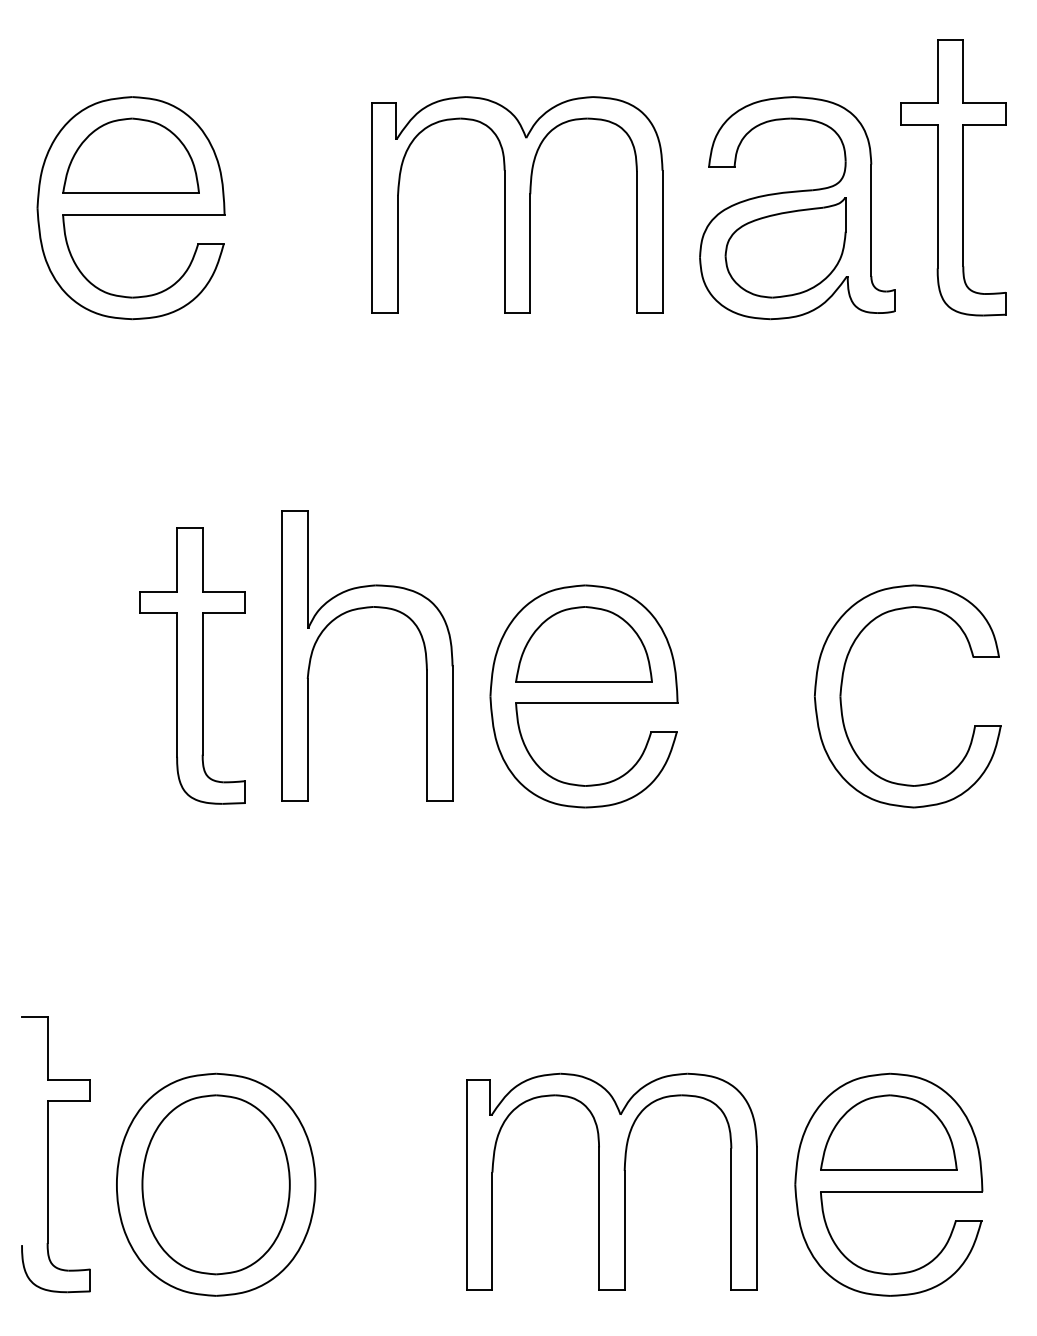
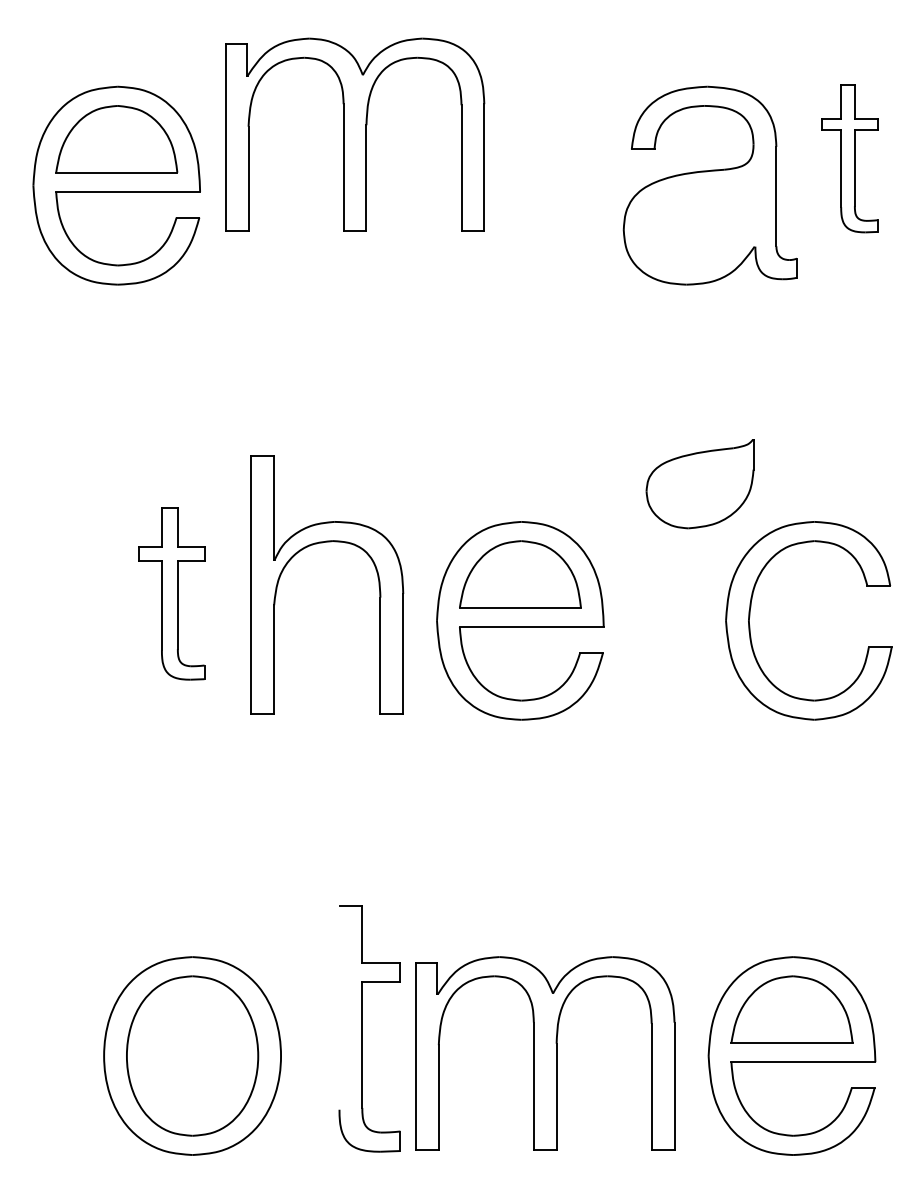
part: (953, 177) -> (849, 158), size x0.6
part: (517, 204) -> (355, 134), moved
part: (785, 247) -> (699, 483), moved
part: (192, 665) -> (171, 593), size x0.7
part: (48, 1154) -> (363, 1029), moved

